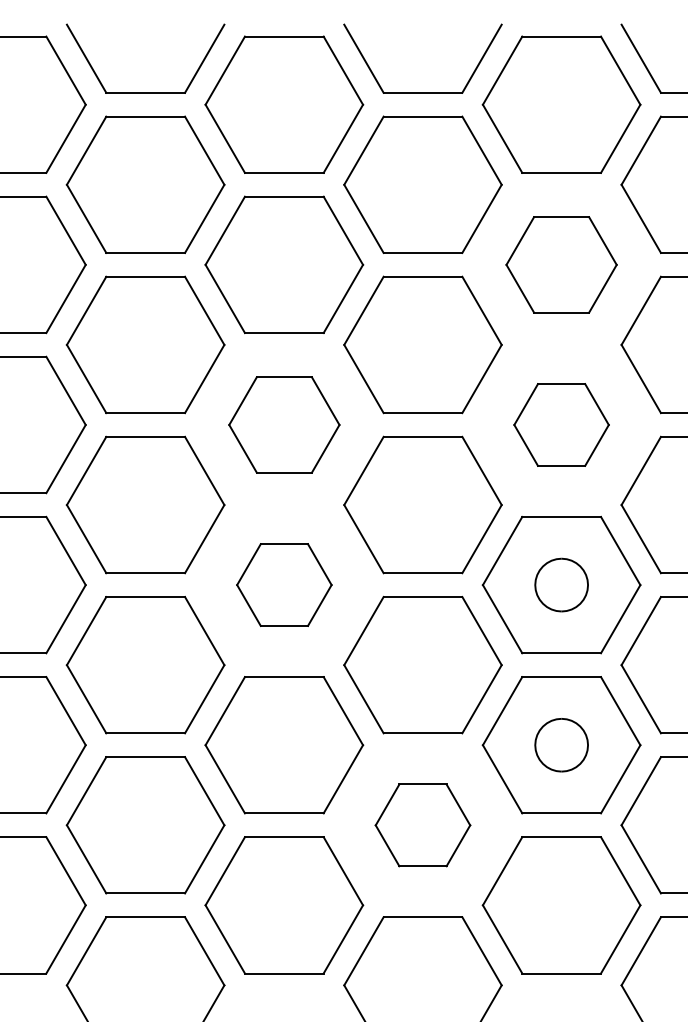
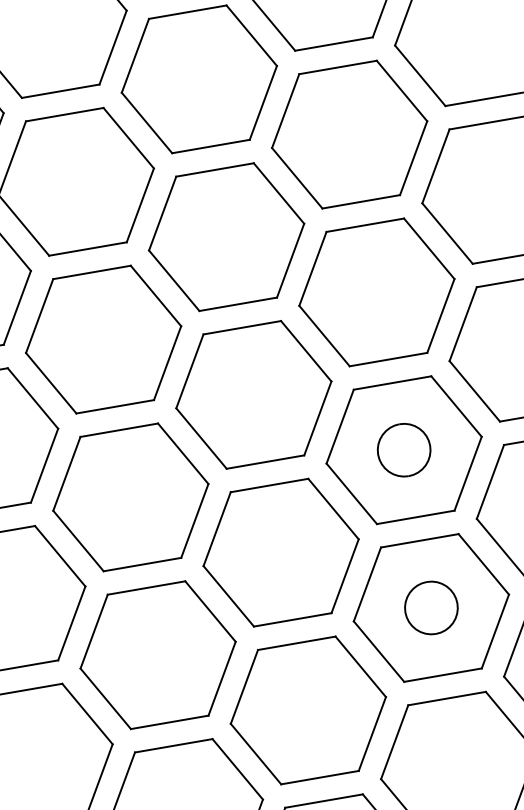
part: (561, 264) -> (349, 134), size x1.43
part: (284, 424) -> (103, 339), size x1.43
part: (561, 424) -> (376, 291), size x1.67
part: (284, 584) -> (130, 496), size x1.67
part: (422, 825) -> (307, 710), size x1.67

